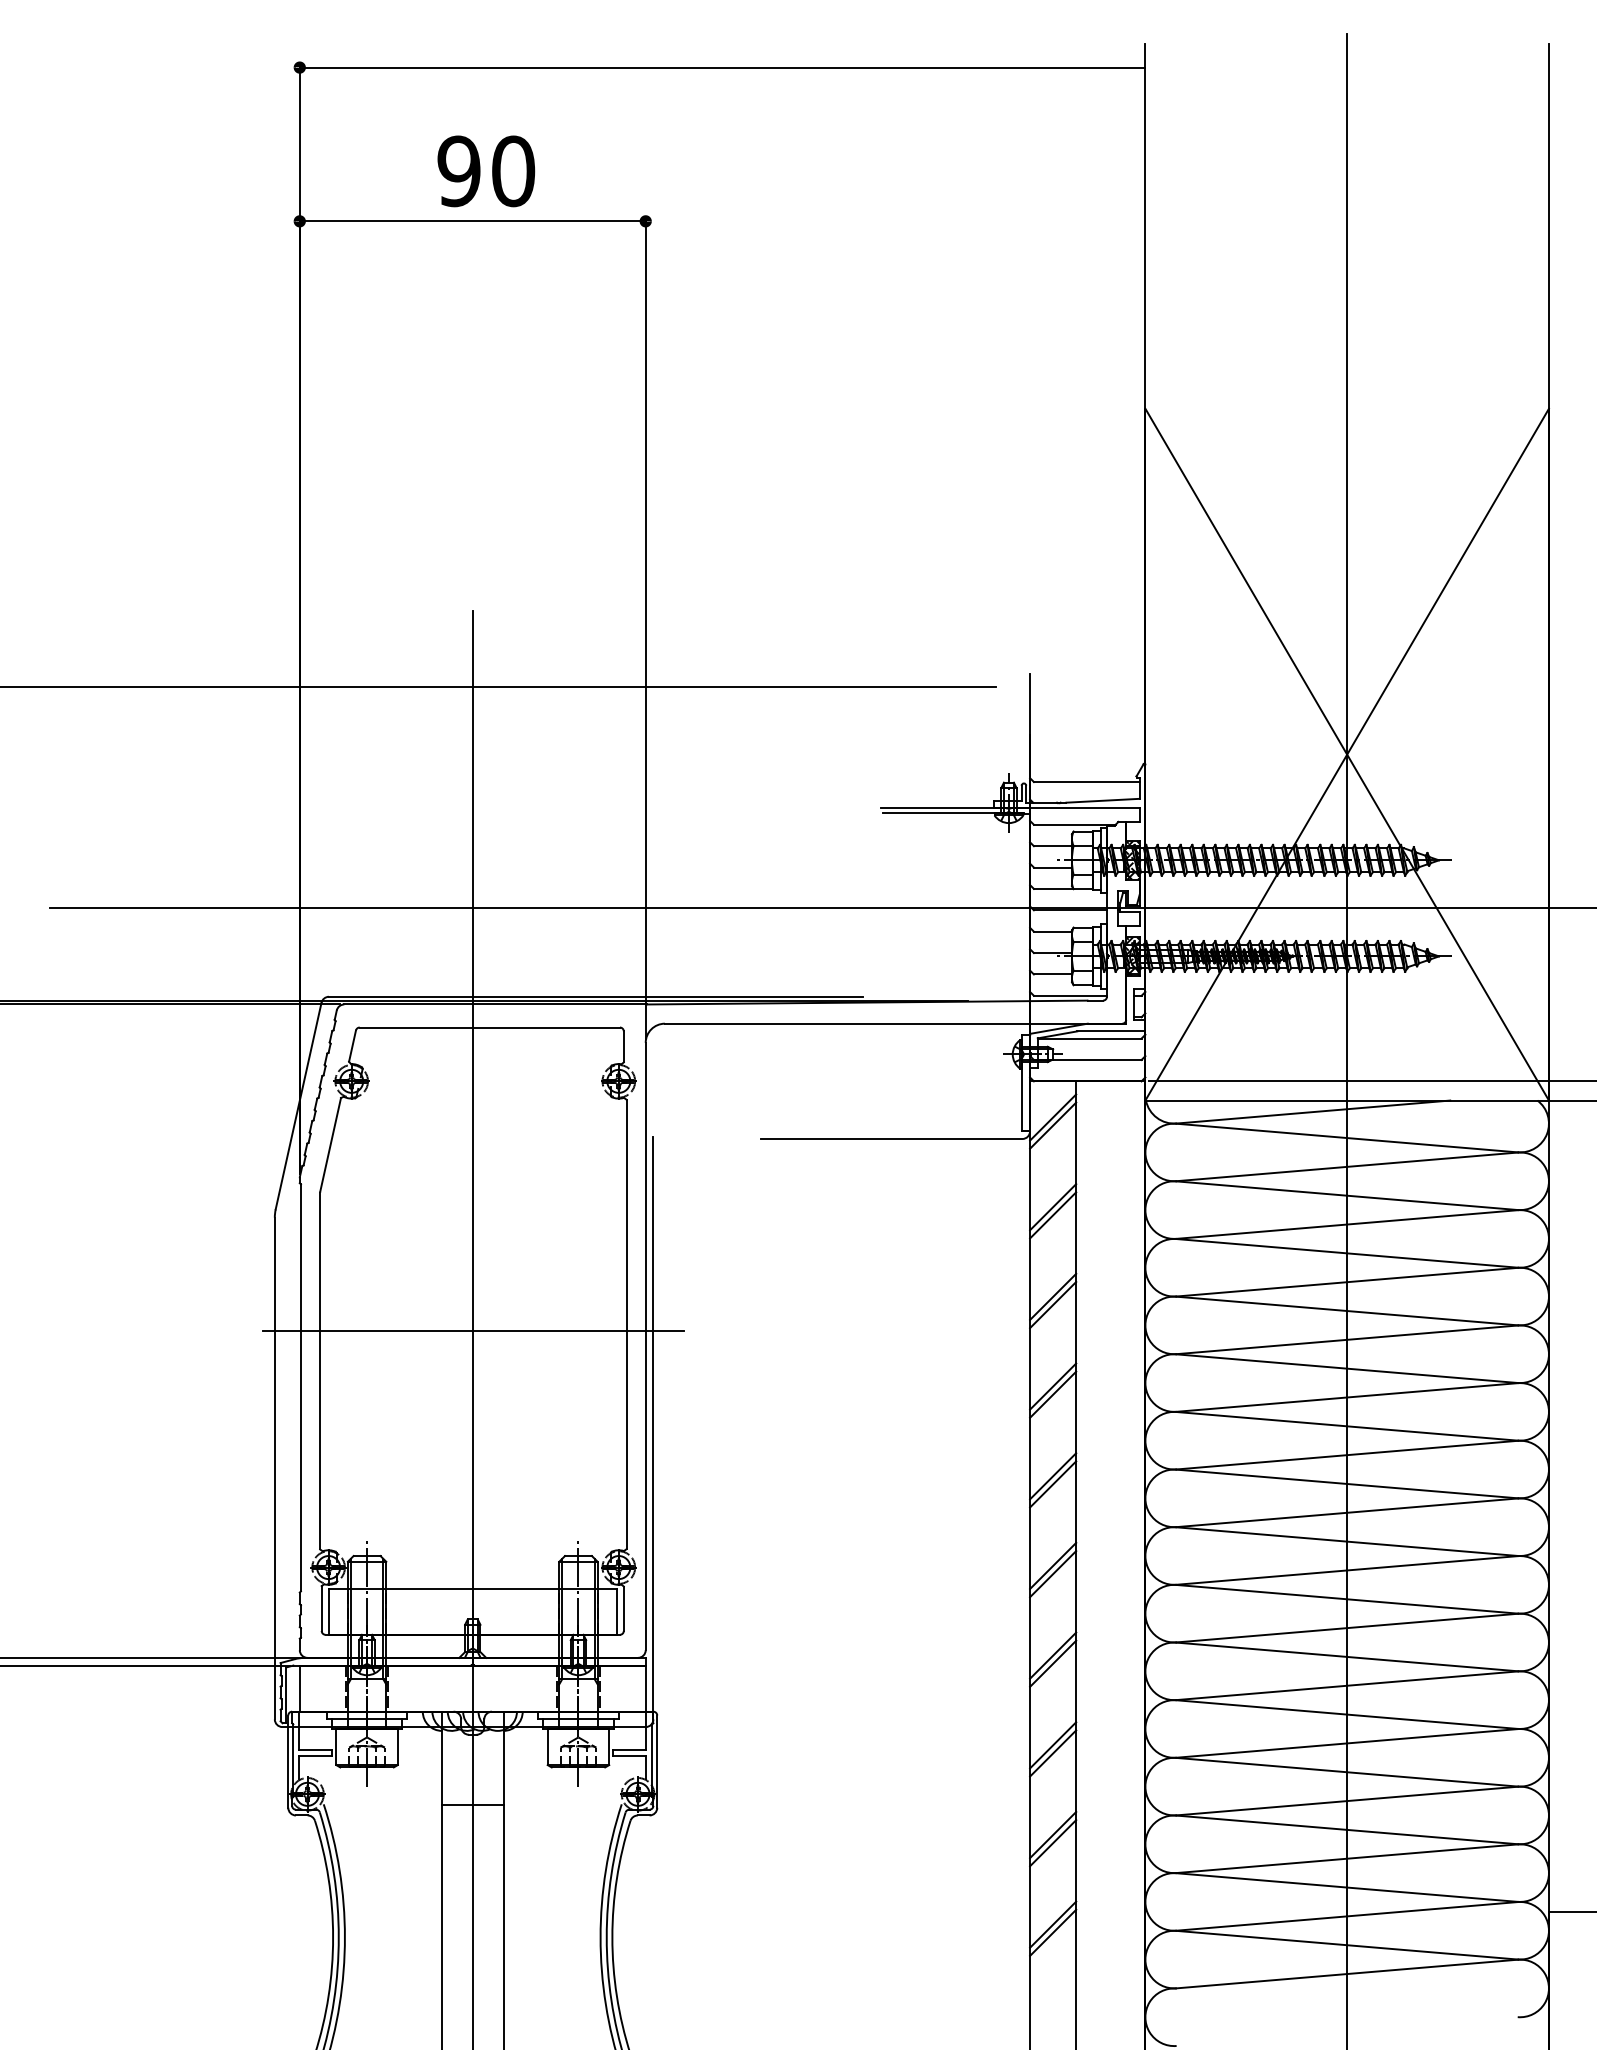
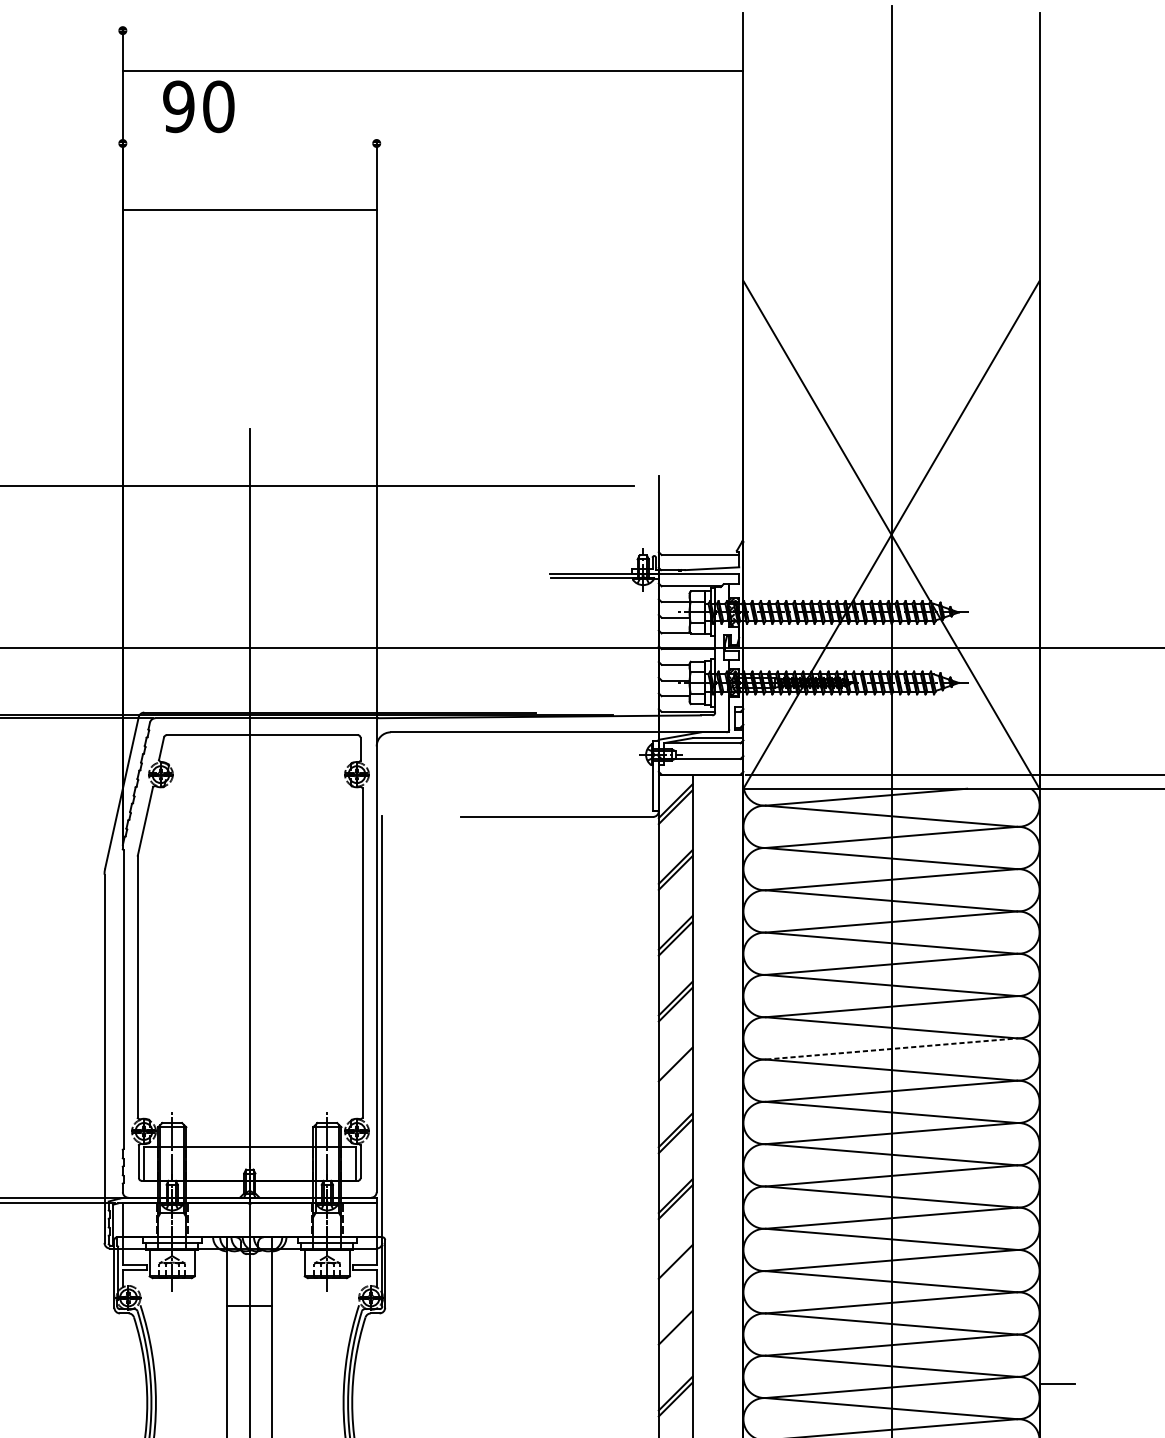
line: (722, 67) -> (433, 70), moved
text: (486, 171) -> (198, 106), moved
line: (472, 221) -> (249, 209), moved
line: (473, 1331) -> (250, 958), removed
line: (1347, 1455) -> (891, 1049), solid -> dashed
line: (1053, 1484) -> (675, 1070), removed
line: (1053, 1753) -> (675, 1267), removed
line: (1053, 1843) -> (675, 1333), removed

